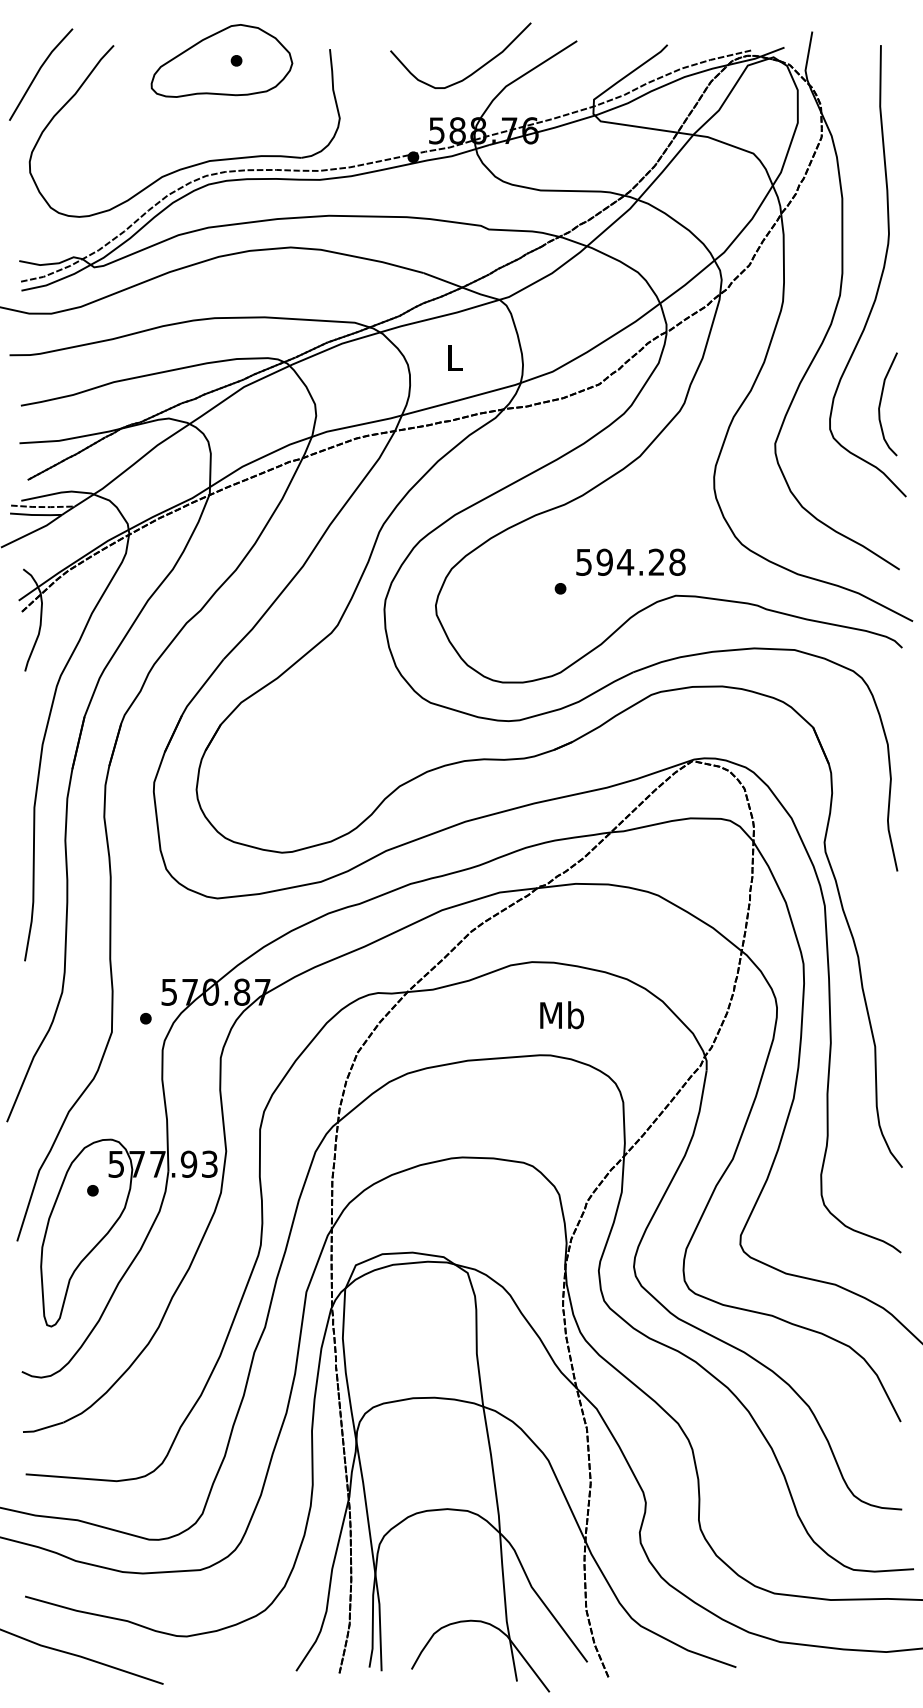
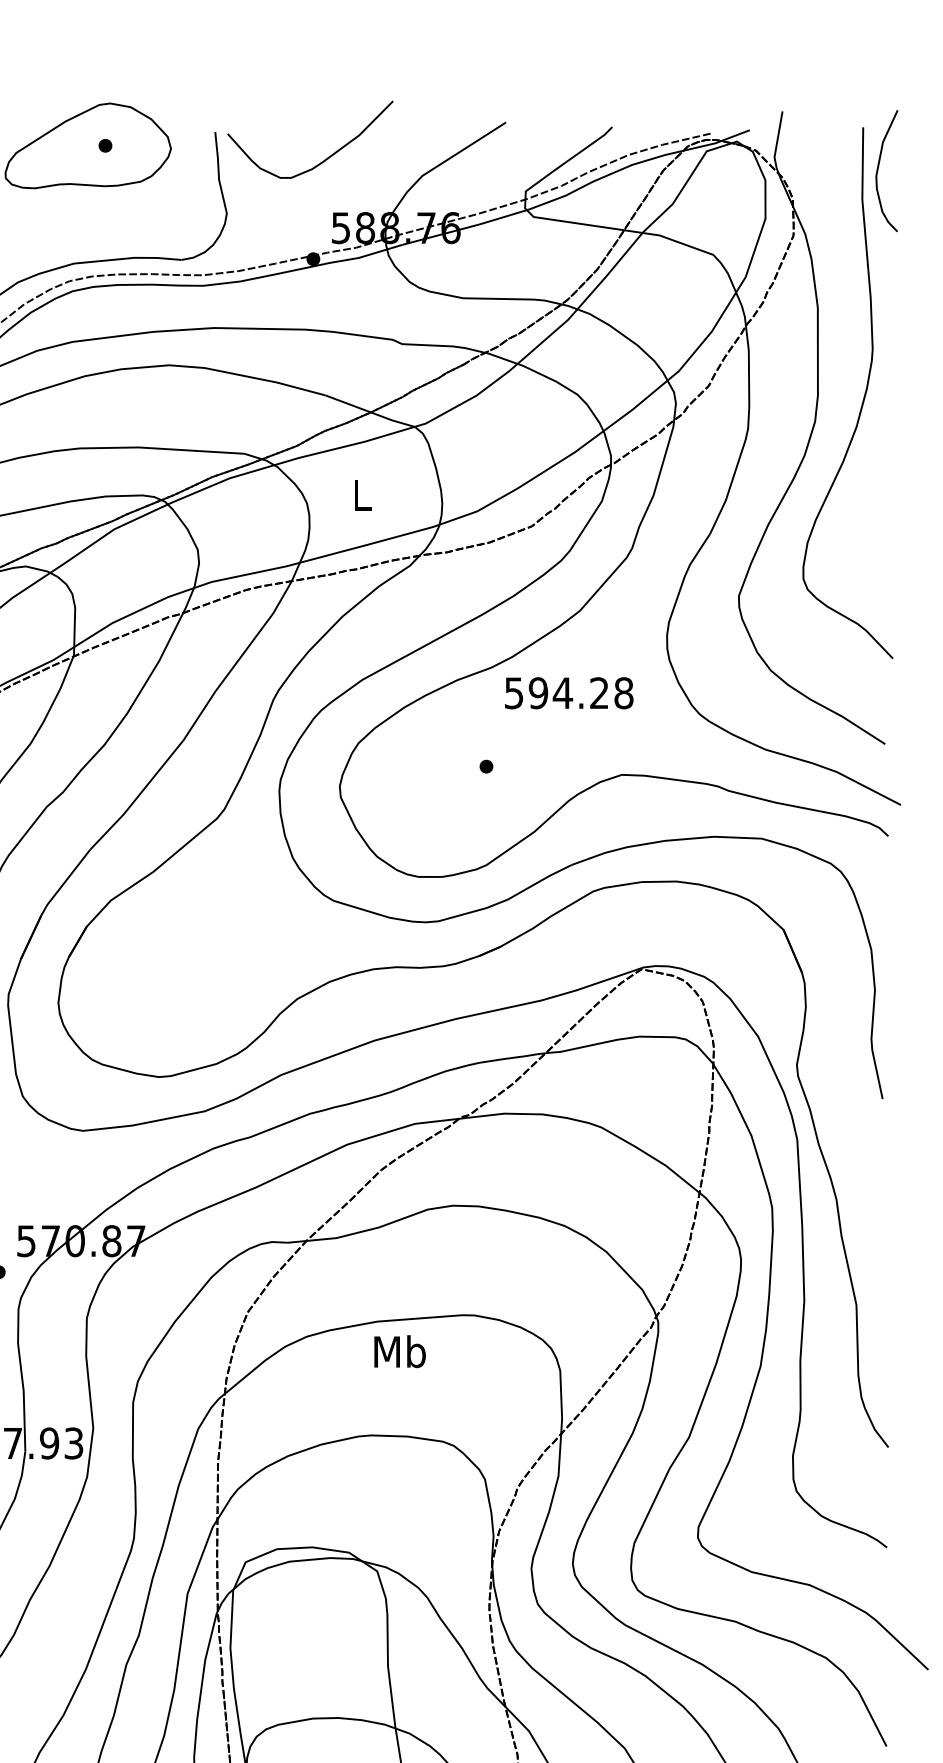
curve: (472, 72) -> (324, 159), moved
curve: (881, 402) -> (879, 168), moved
text: (630, 561) -> (568, 692), moved
text: (562, 1015) -> (400, 1351), moved

